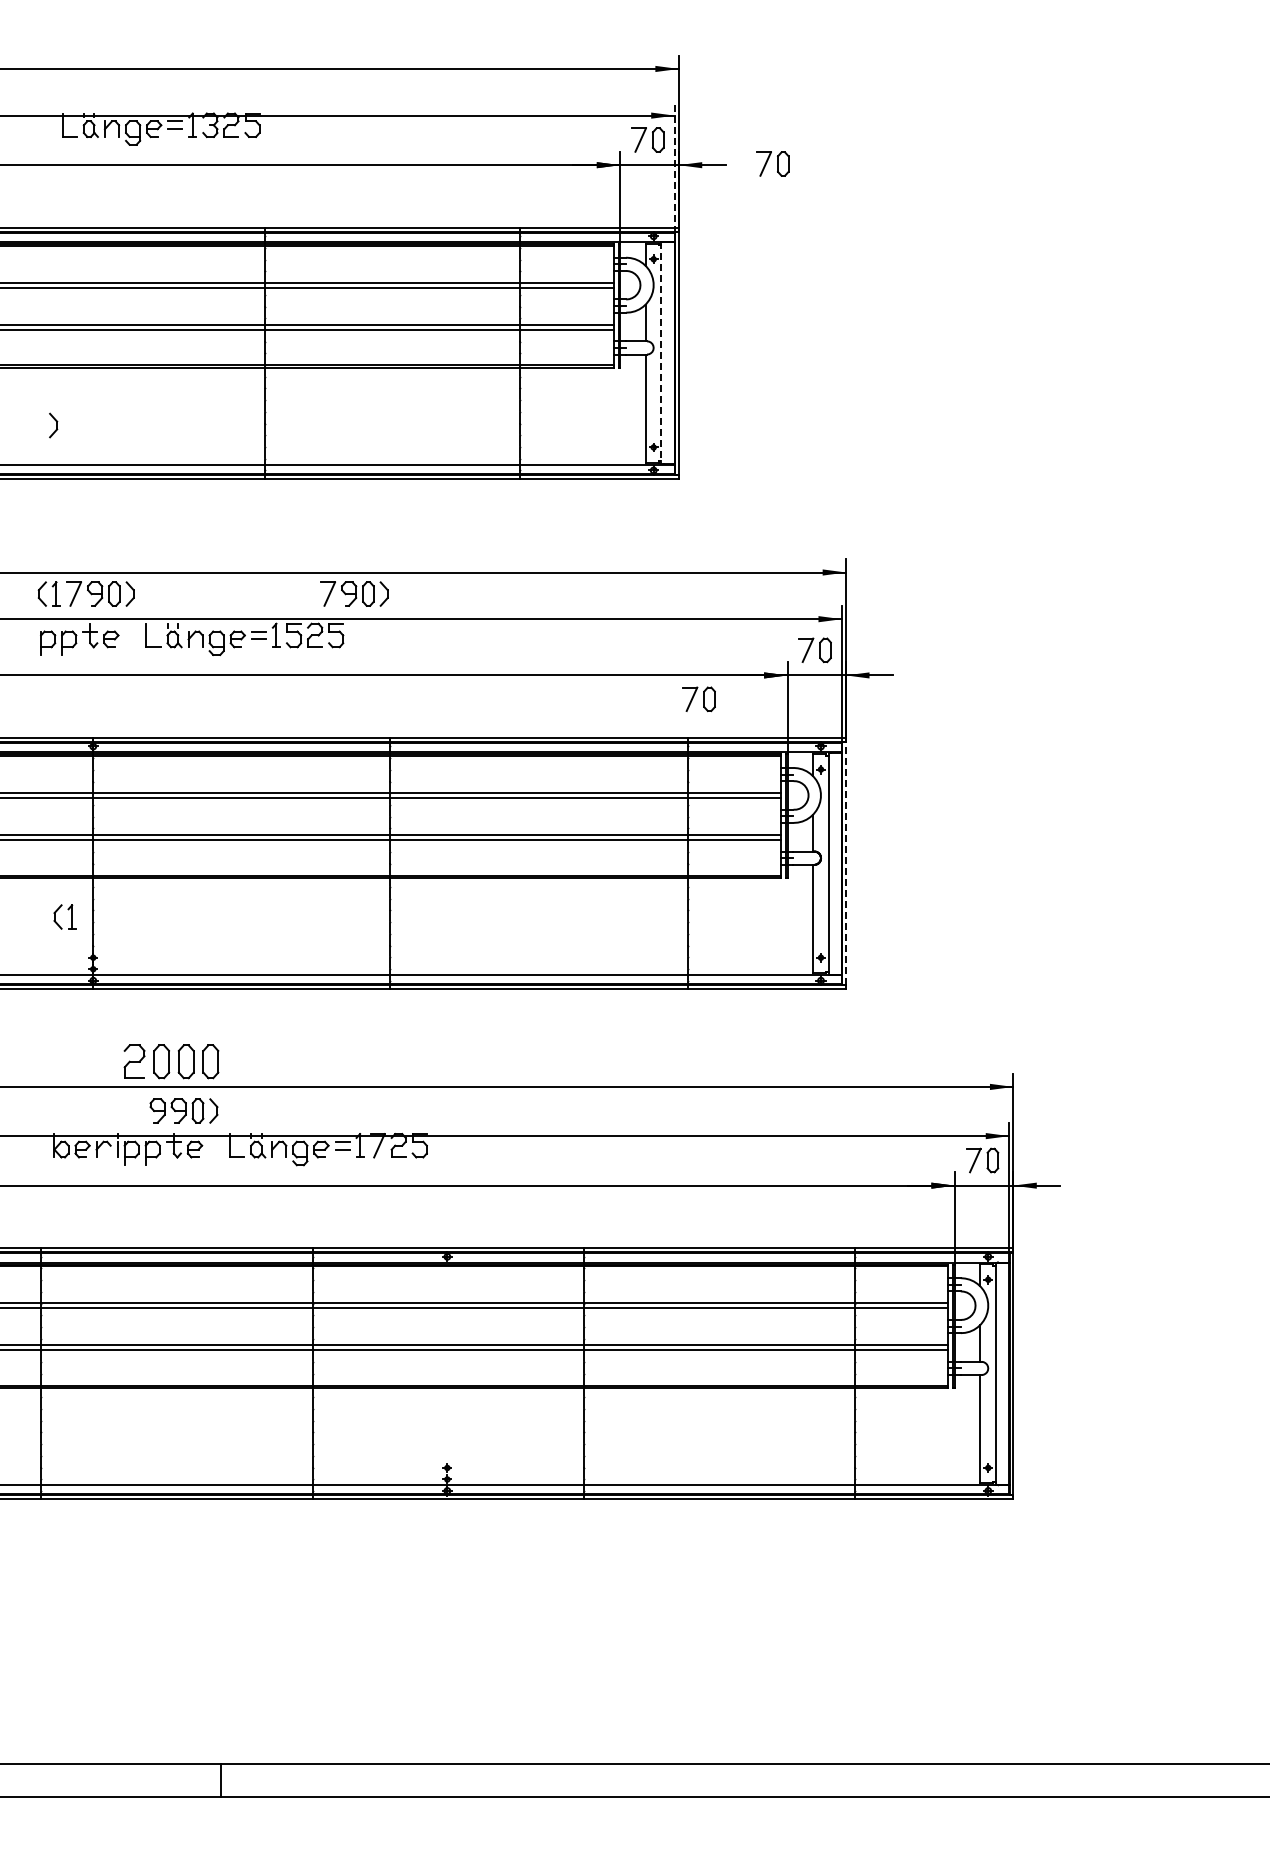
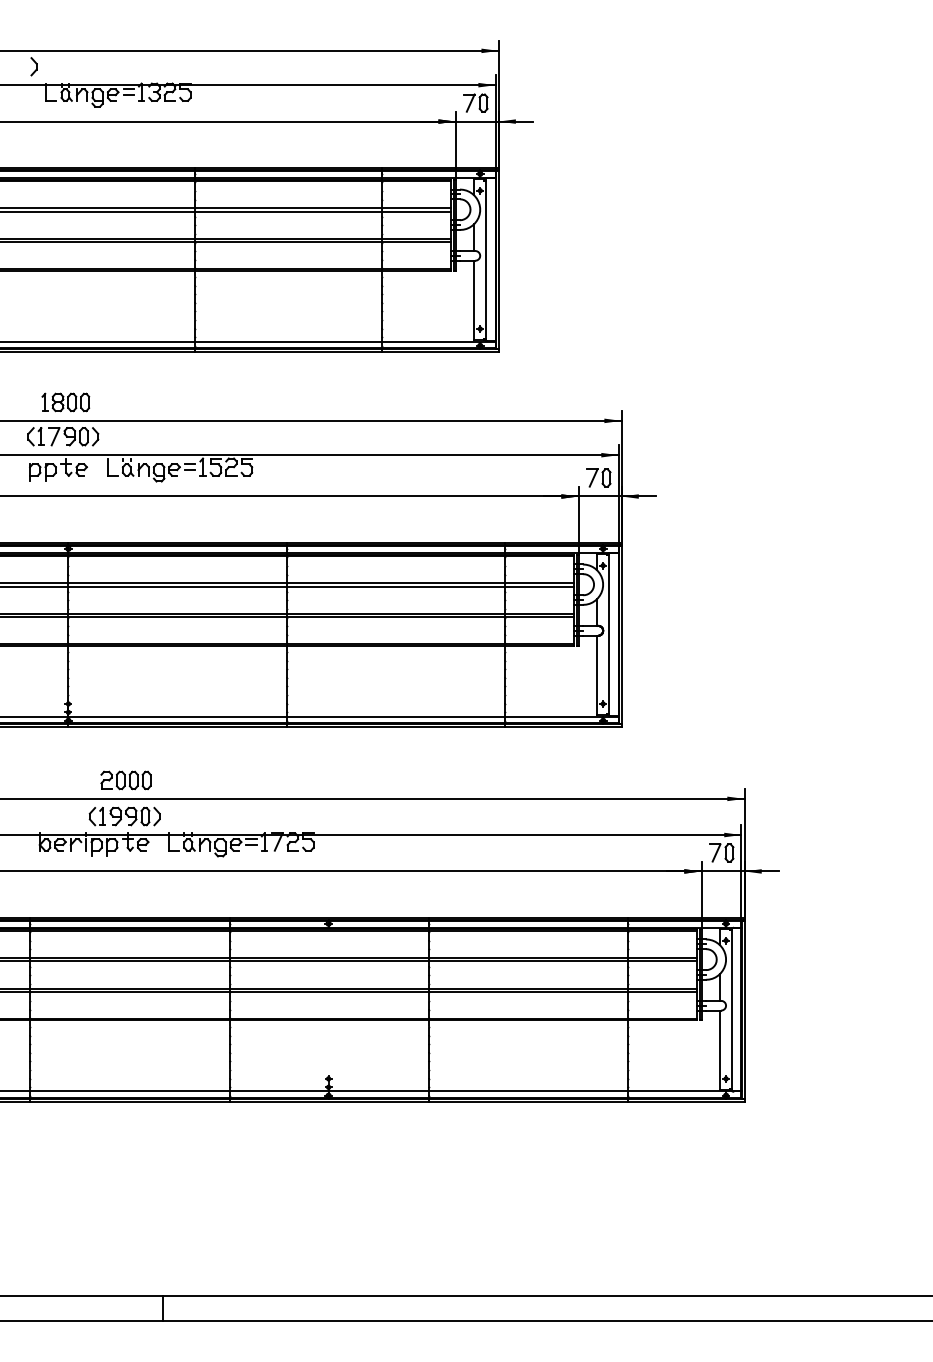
part: (772, 163) -> (567, 120), removed
line: (674, 167) -> (495, 123), dashed -> solid
line: (661, 353) -> (485, 259), dashed -> solid
part: (53, 425) -> (34, 66), moved
part: (89, 547) -> (65, 402), added
part: (354, 593) -> (260, 436), removed
part: (698, 699) -> (513, 514), removed
line: (846, 863) -> (621, 634), dashed -> solid
part: (71, 916) -> (102, 816), moved
part: (171, 1061) -> (125, 780), size x0.71

